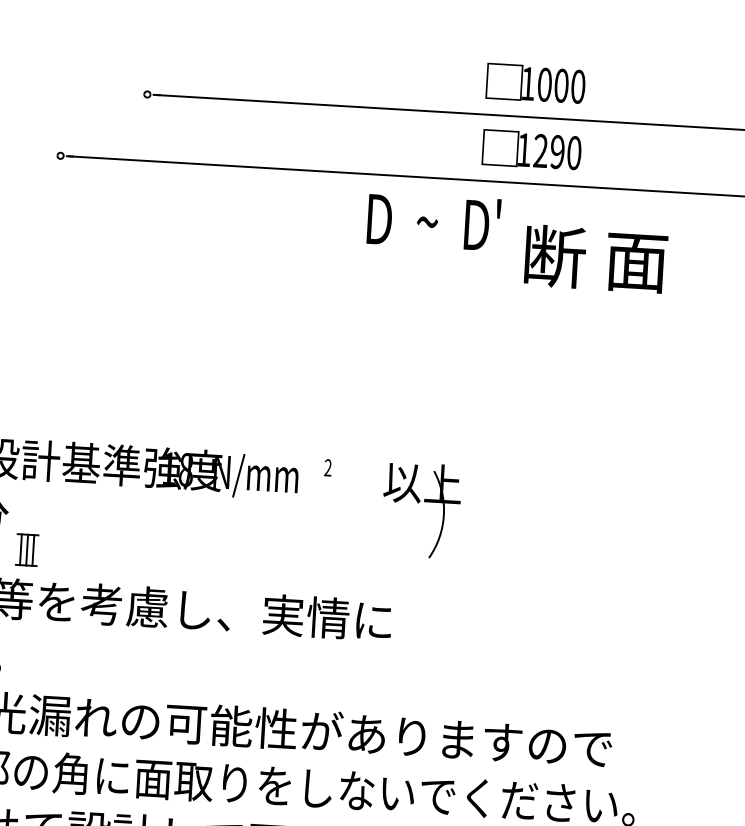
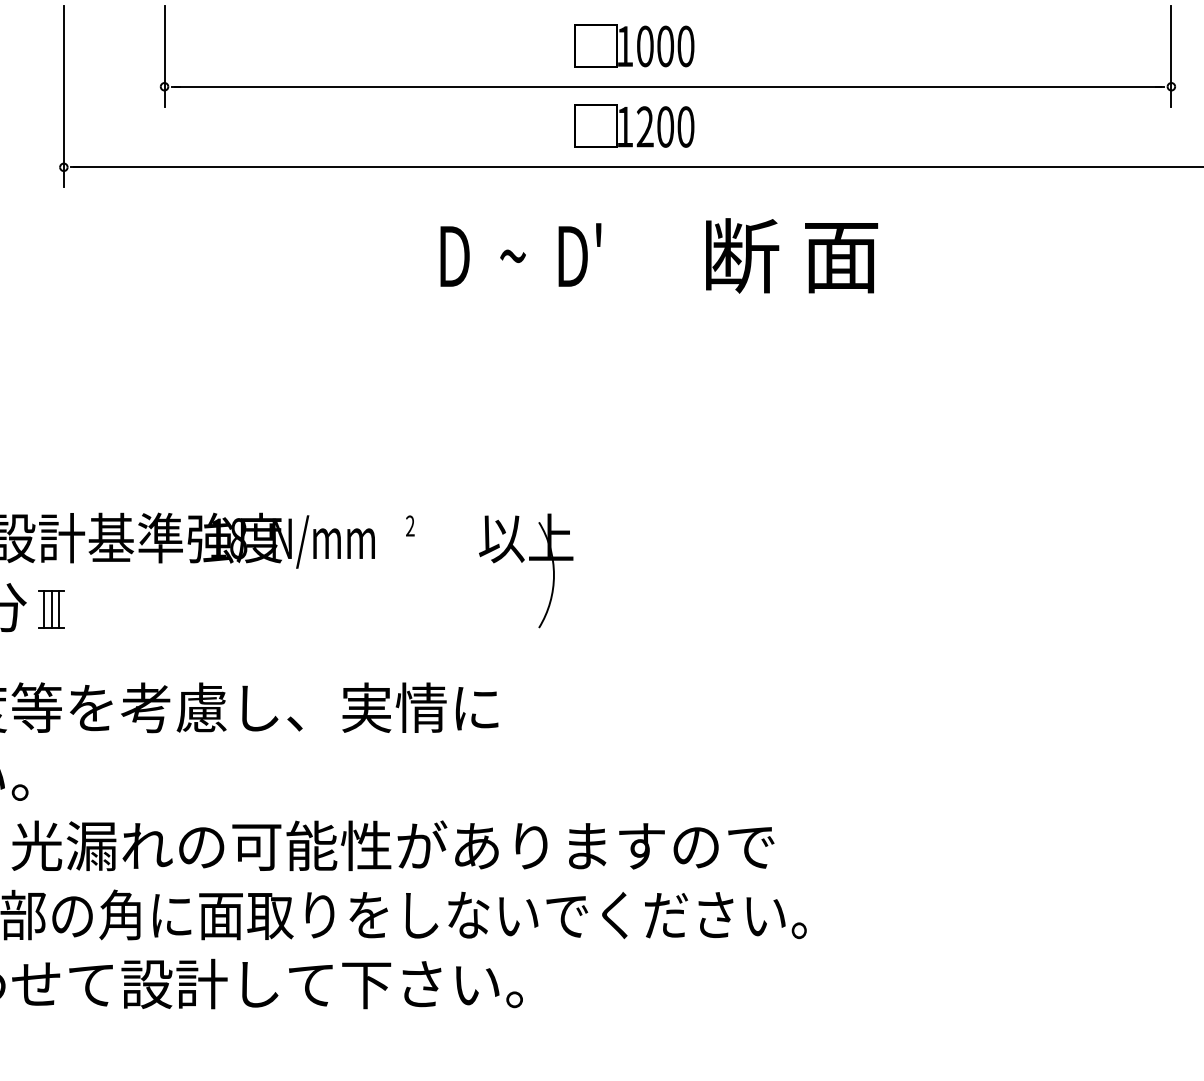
line: (148, 69) -> (164, 56), added
line: (63, 97) -> (63, 96), added
text: (557, 151) -> (665, 126), 1290 -> 1200
text: (433, 221) -> (520, 254), moved
text: (596, 258) -> (792, 255), moved
part: (26, 550) -> (51, 609), moved

